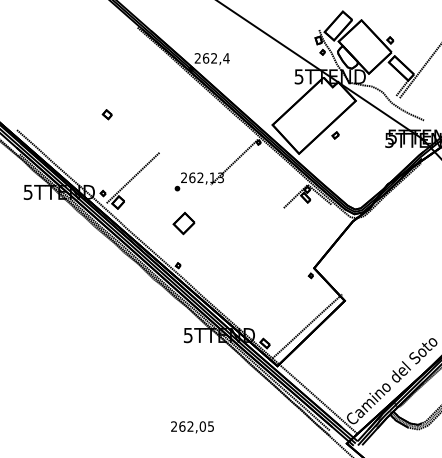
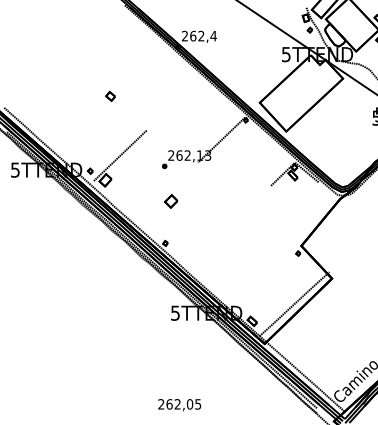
part: (106, 114) -> (109, 96), moved
part: (335, 135) -> (322, 113), removed
part: (183, 223) -> (170, 201), size x0.6

